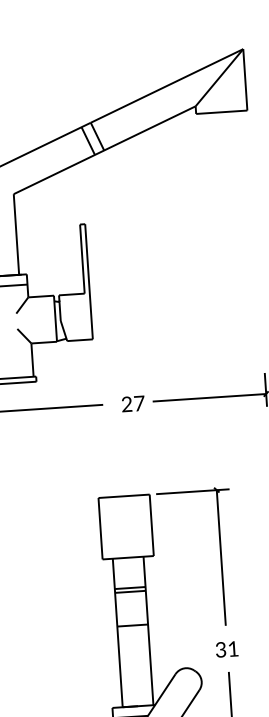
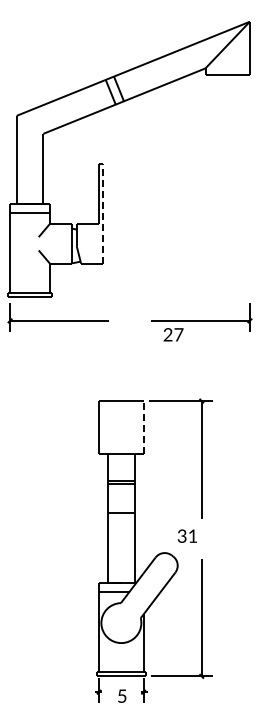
line: (89, 281) -> (103, 213), solid -> dashed
text: (133, 403) -> (173, 334), moved
line: (151, 525) -> (143, 427), solid -> dashed
text: (225, 648) -> (186, 535), moved

